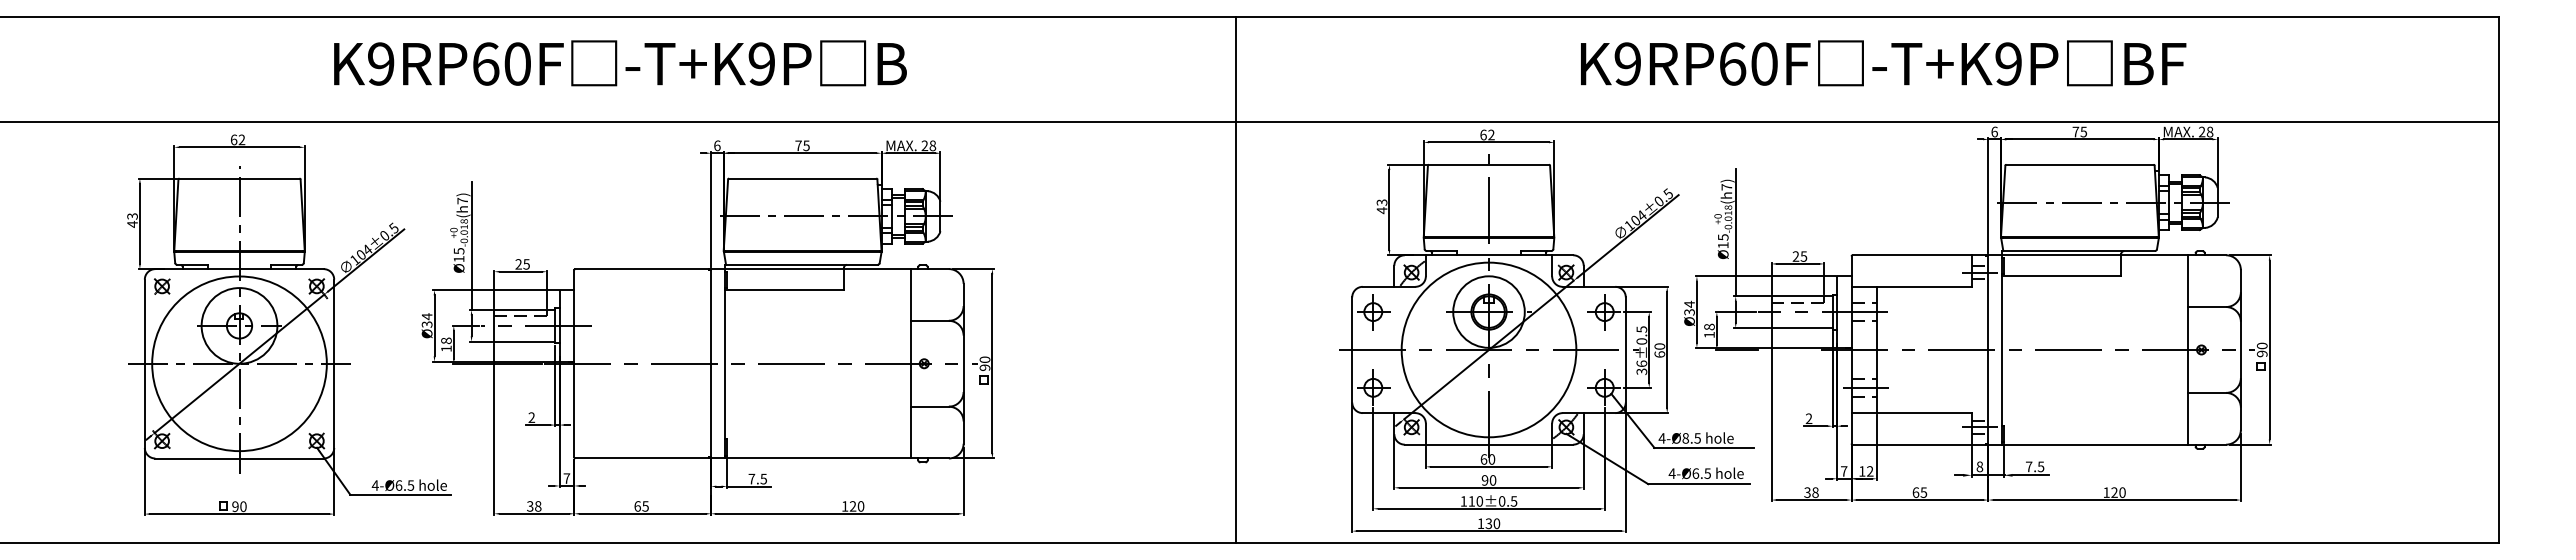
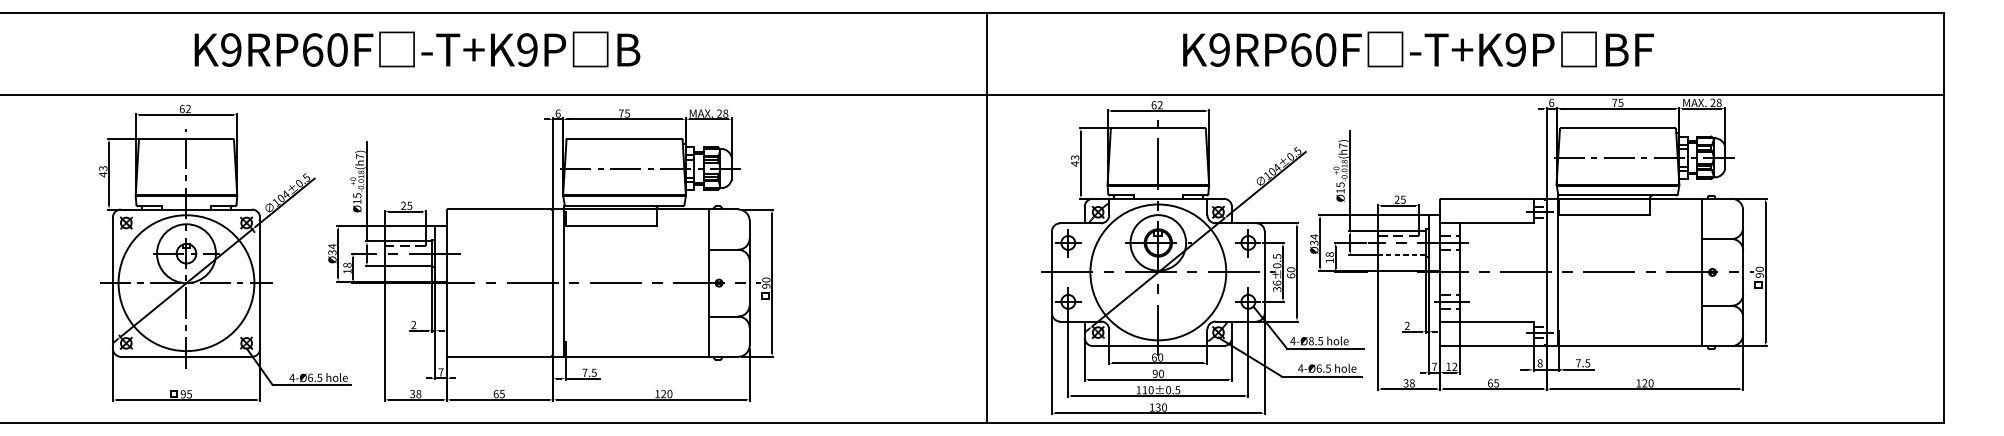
text: (620, 63) -> (417, 49), moved
text: (1883, 63) -> (1418, 49), moved
line: (1236, 279) -> (986, 217), moved
line: (1802, 327) -> (1402, 254), solid -> dashed
text: (243, 506) -> (189, 394), 90 -> 95

